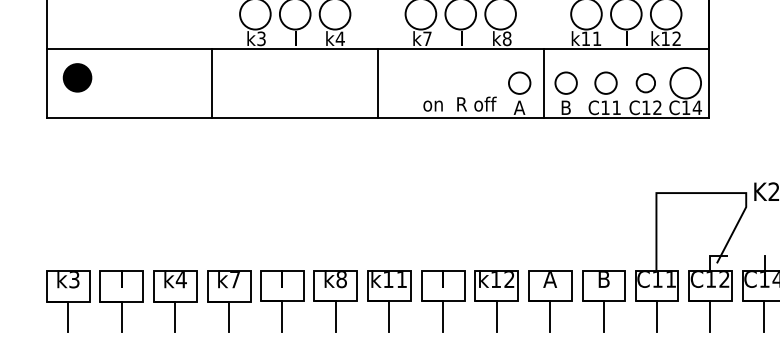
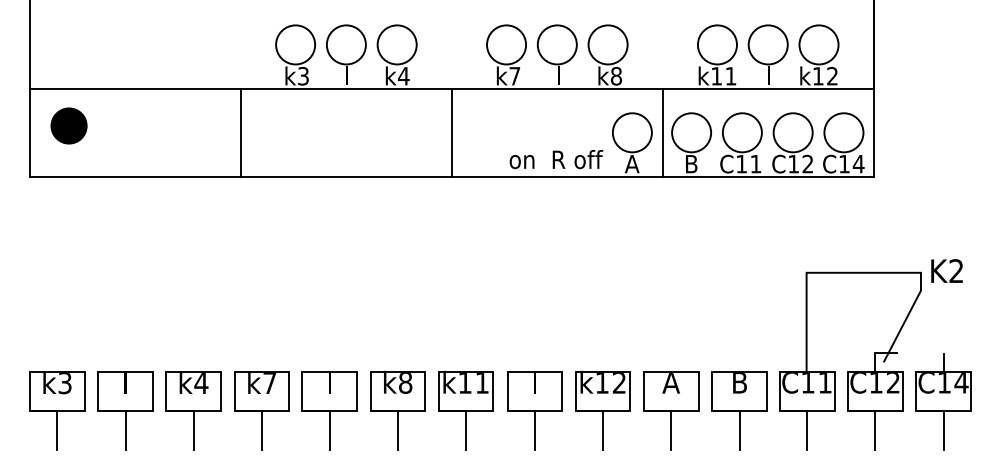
circle: (518, 82) -> (631, 132), size x1.43
circle: (566, 82) -> (691, 132), size x1.43
circle: (605, 82) -> (741, 132), size x1.43
circle: (645, 82) -> (792, 132), size x1.67

